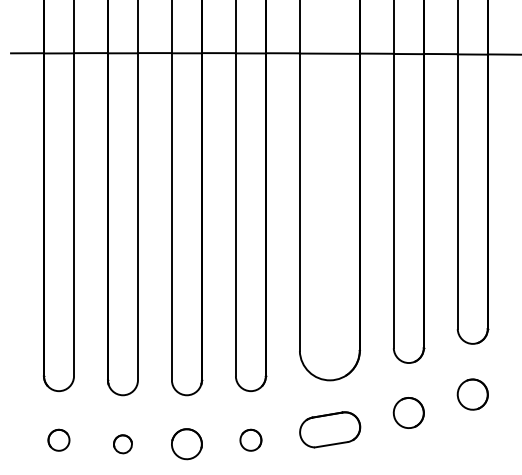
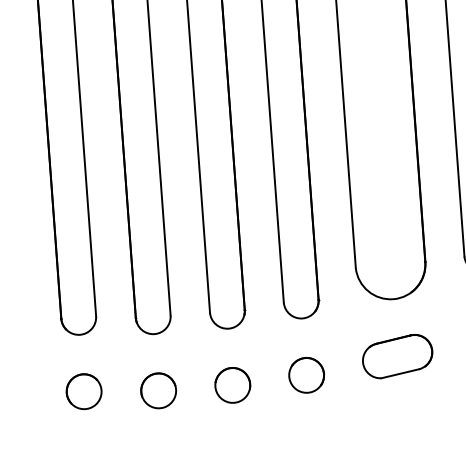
part: (58, 440) -> (83, 392), size x1.43
part: (250, 440) -> (306, 375), size x1.43
part: (122, 444) -> (158, 391), size x1.67

